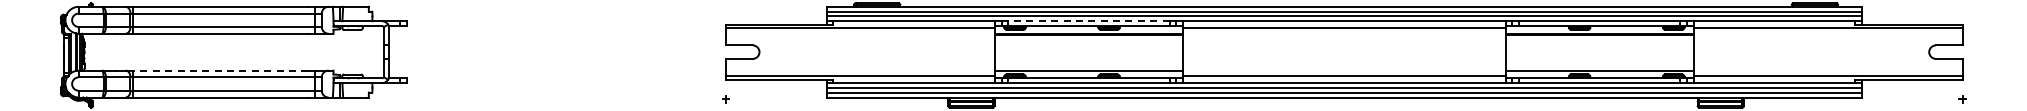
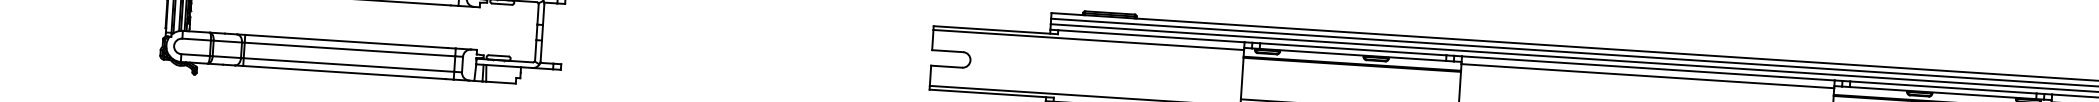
line: (1088, 21) -> (1352, 49), dashed -> solid
line: (220, 70) -> (346, 41), dashed -> solid

